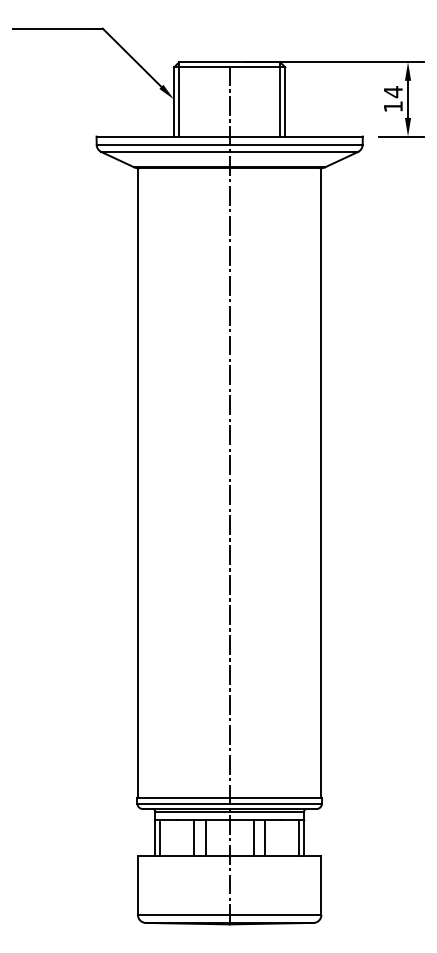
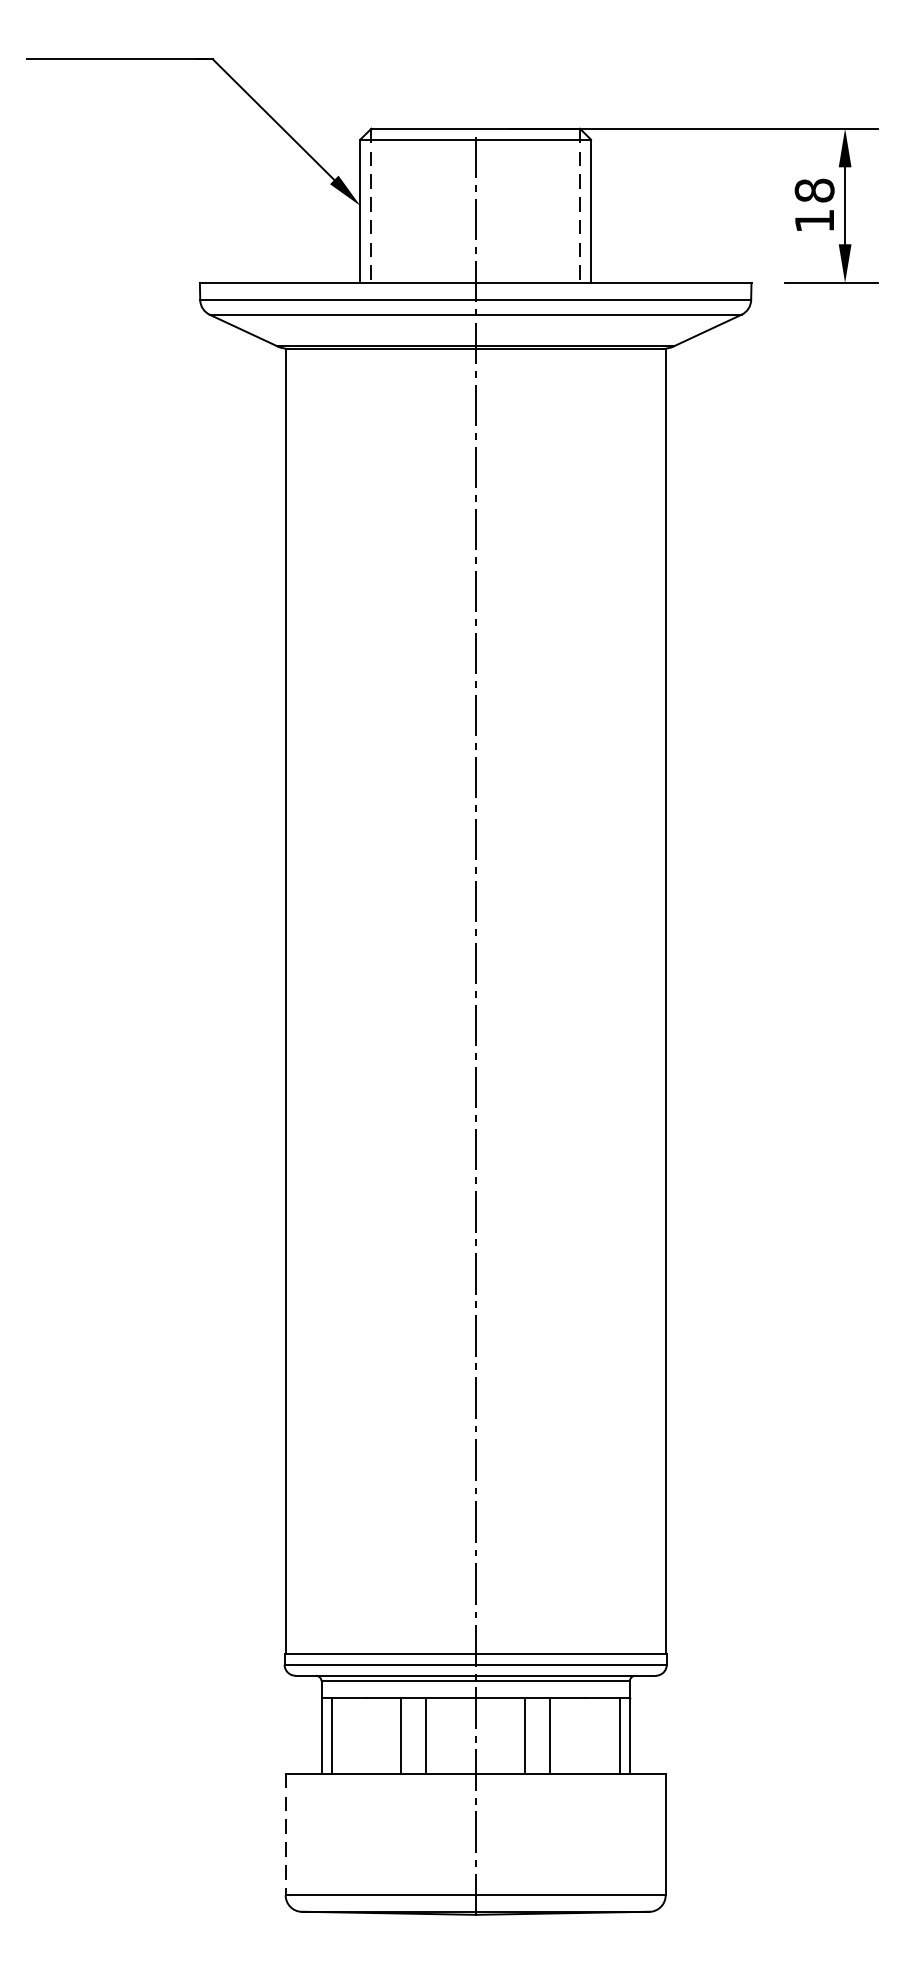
text: (392, 92) -> (812, 191), 14 -> 18
line: (179, 99) -> (371, 206), solid -> dashed
line: (280, 99) -> (580, 206), solid -> dashed
line: (137, 886) -> (284, 1836), solid -> dashed

